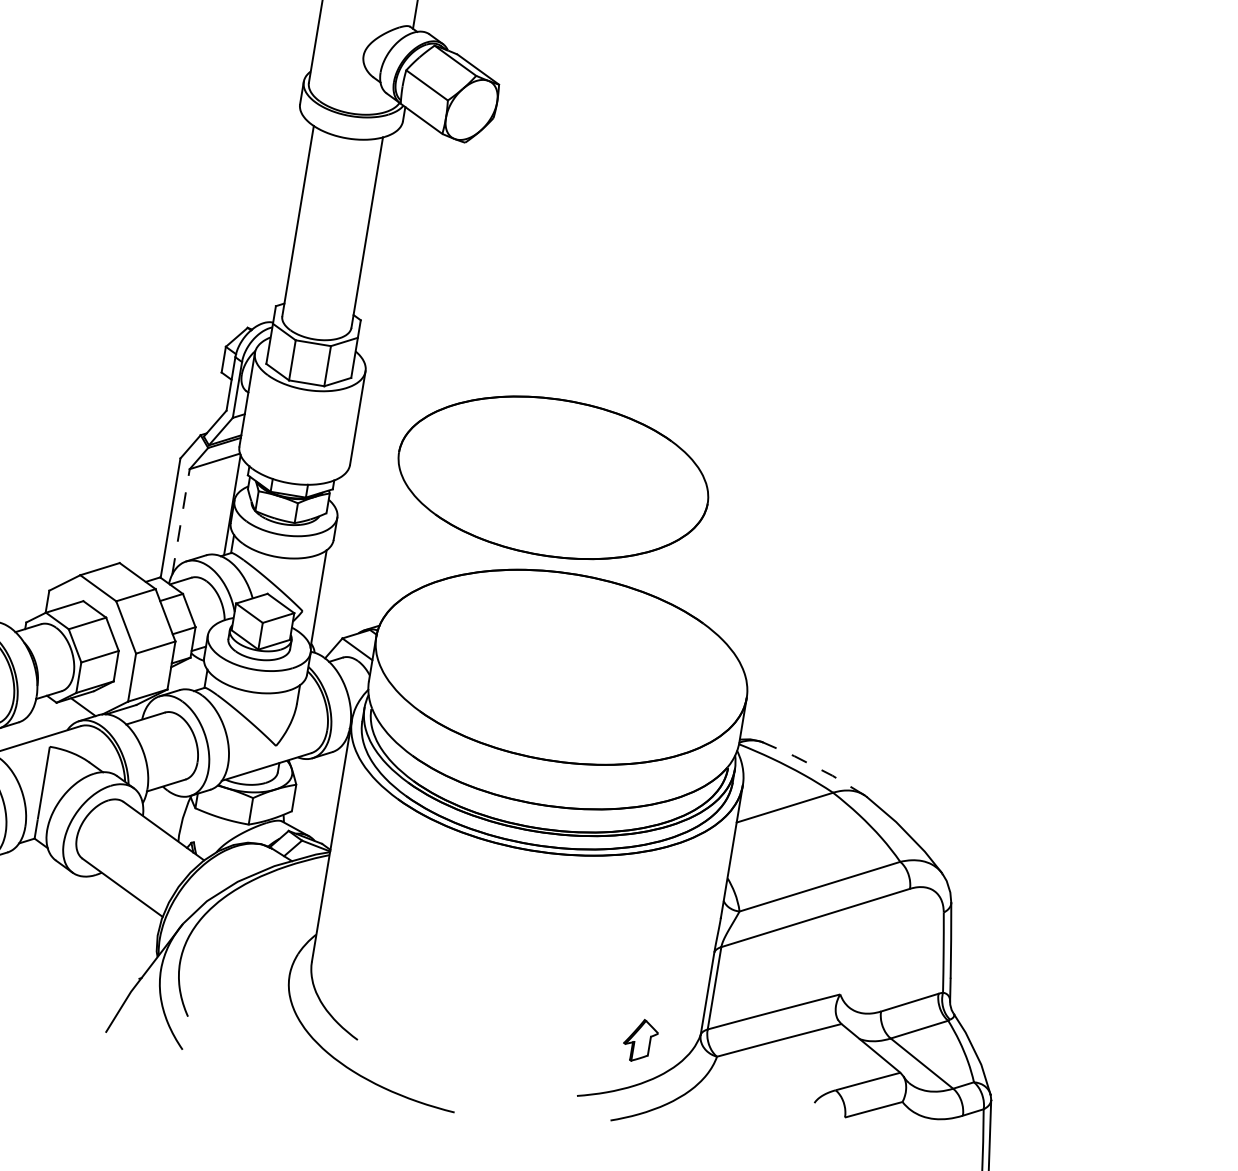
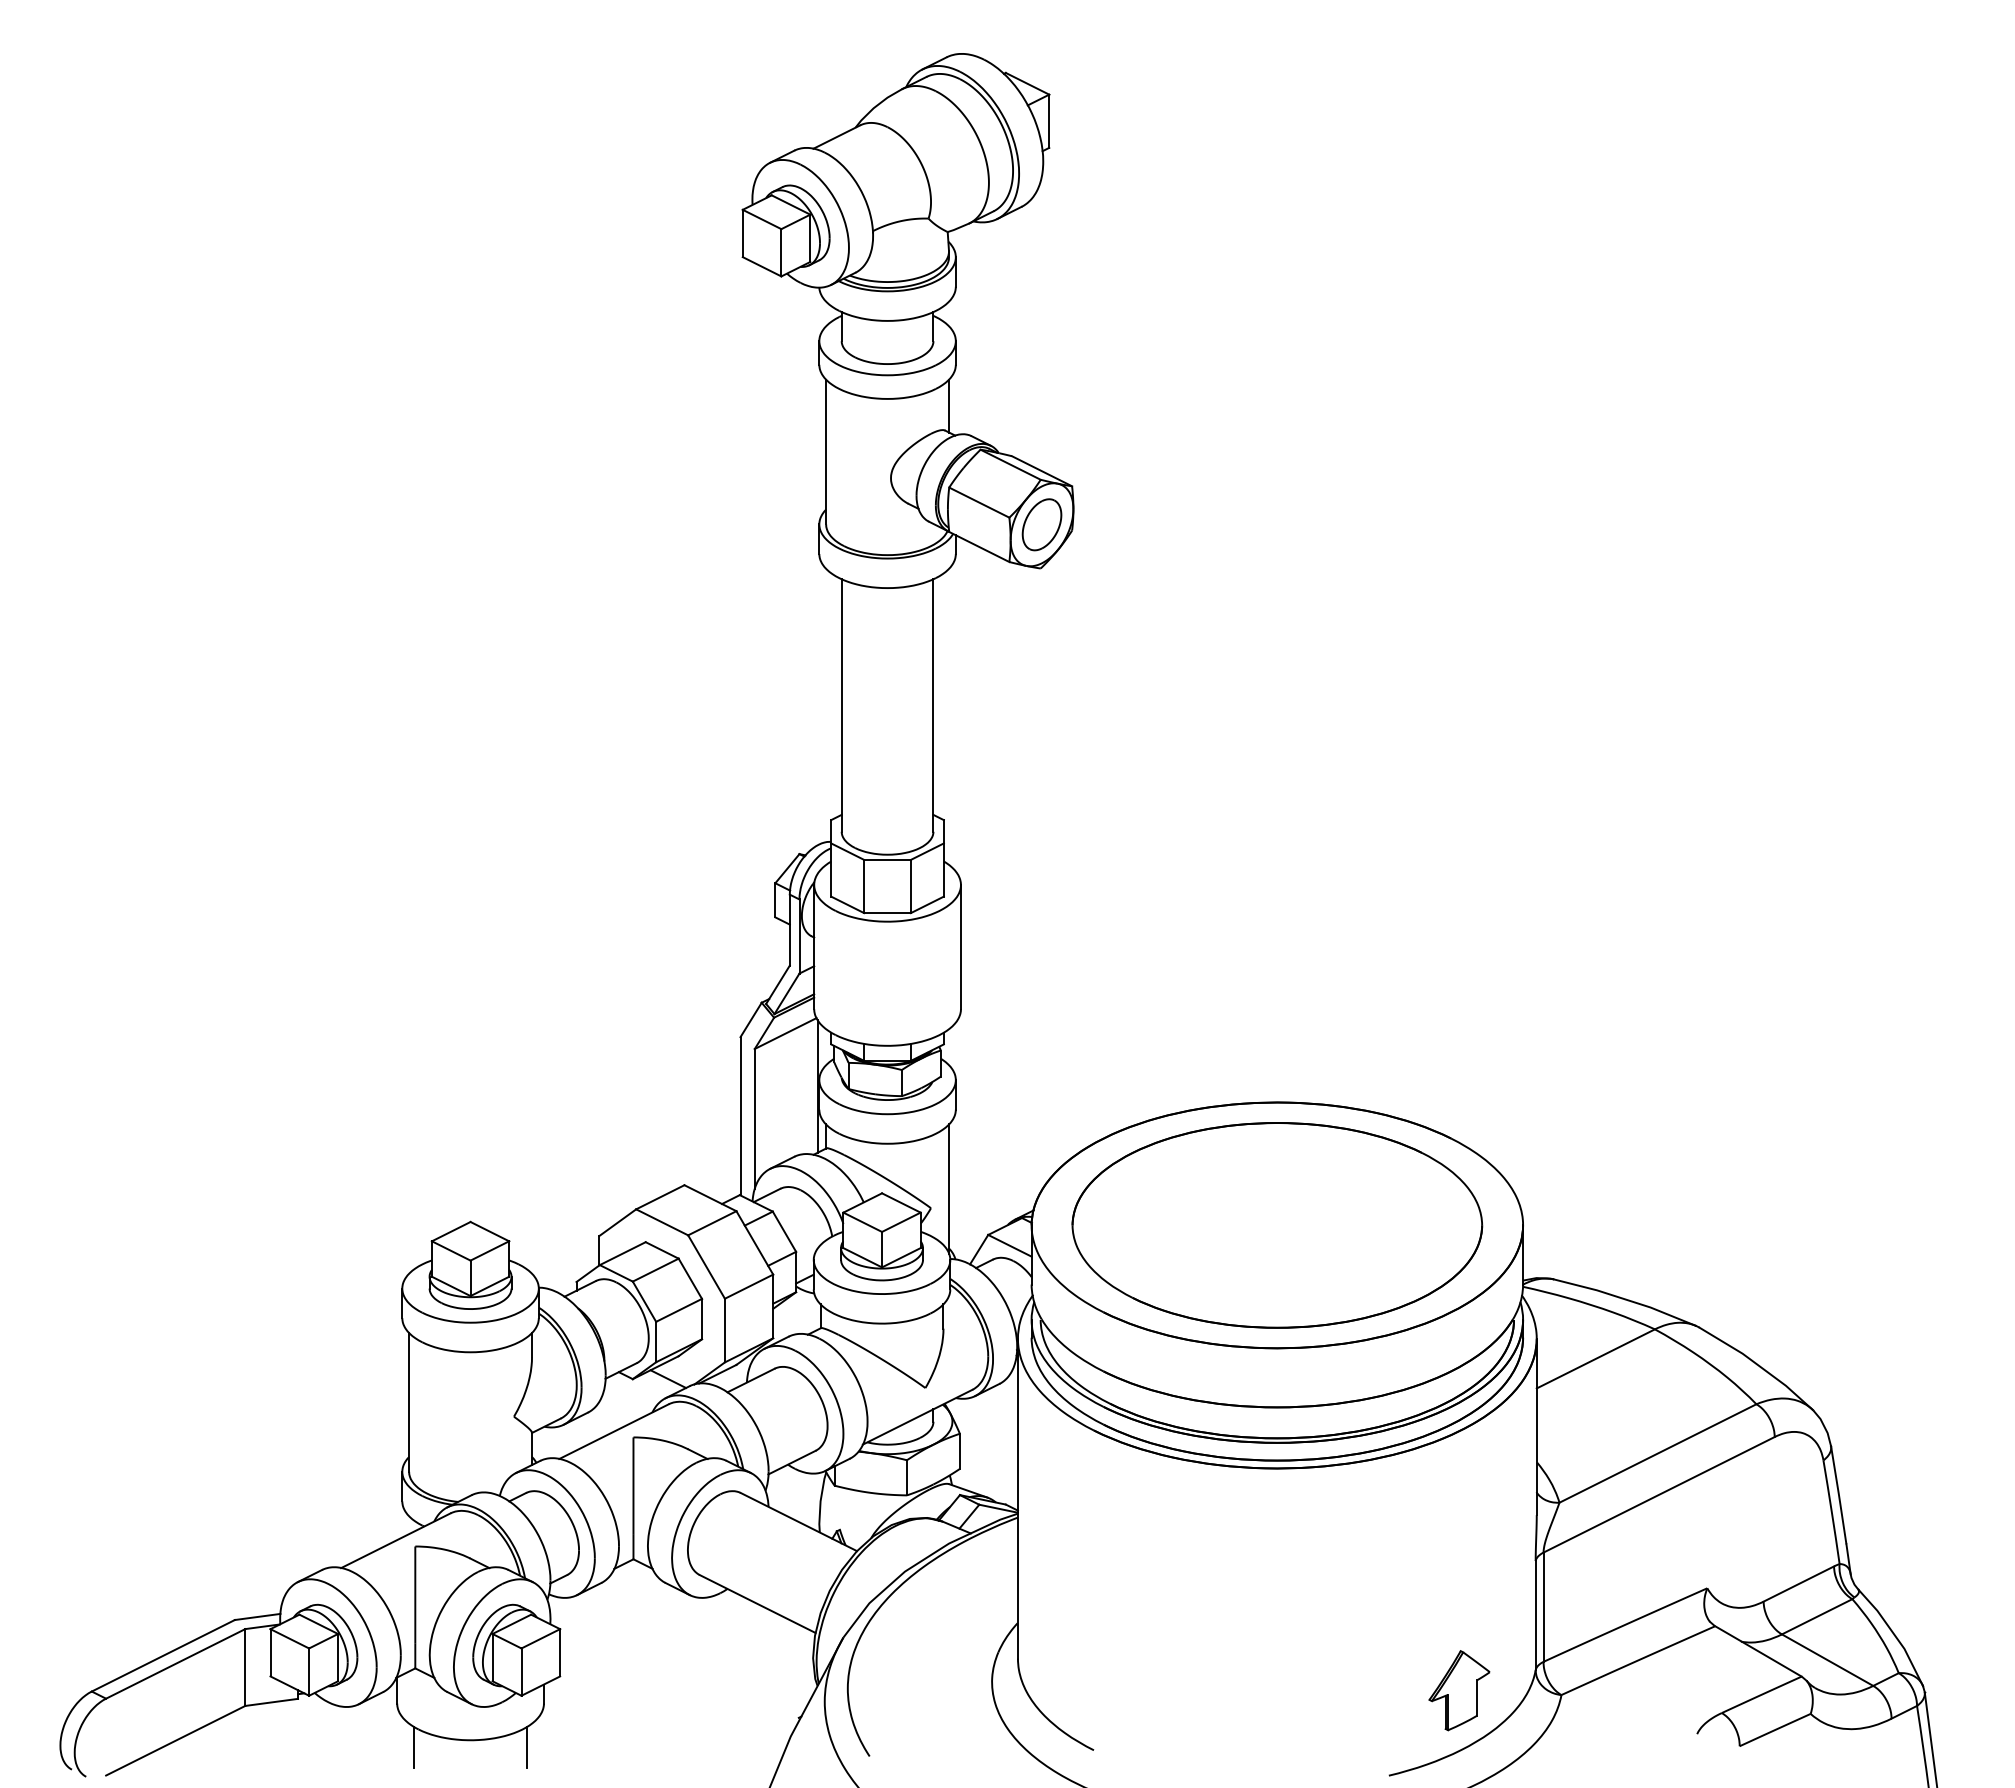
part: (471, 109) -> (1041, 524), added
part: (553, 477) -> (1277, 1225), moved
line: (180, 521) -> (754, 1118), dashed -> solid
line: (815, 766) -> (1626, 1299), dashed -> solid
part: (640, 1040) -> (1459, 1690), size x1.43

